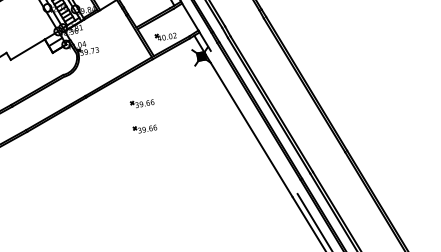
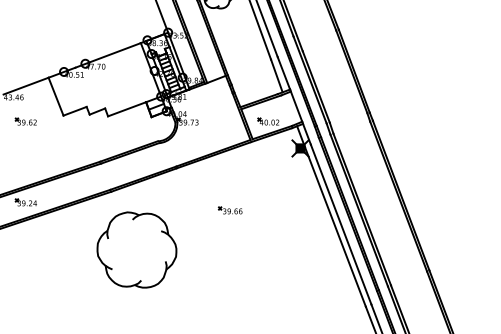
part: (141, 103) -> (231, 184), removed
line: (253, 122) -> (340, 224), added
part: (61, 182) -> (136, 249), added

